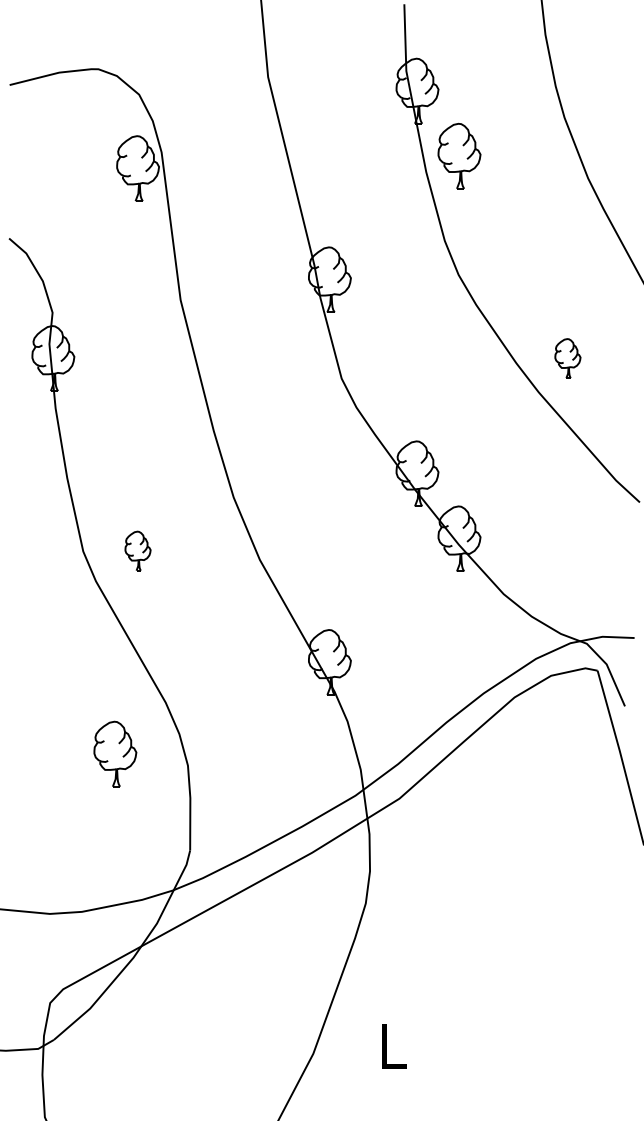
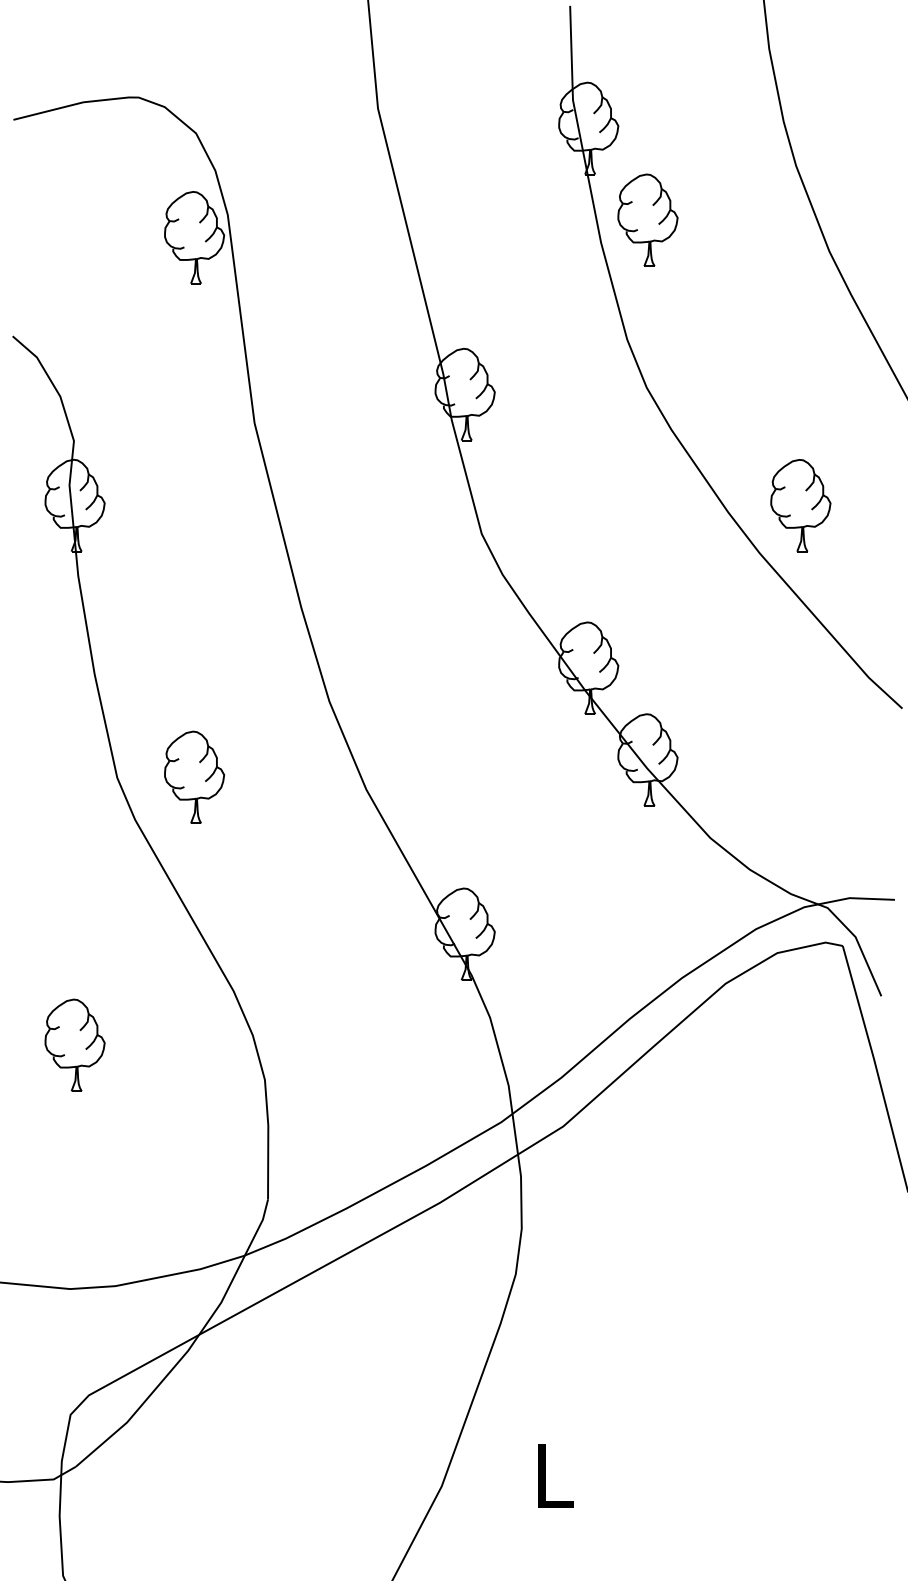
part: (567, 358) -> (800, 505), size x1.67
part: (137, 550) -> (193, 776), size x1.67
part: (115, 753) -> (75, 1044), moved

